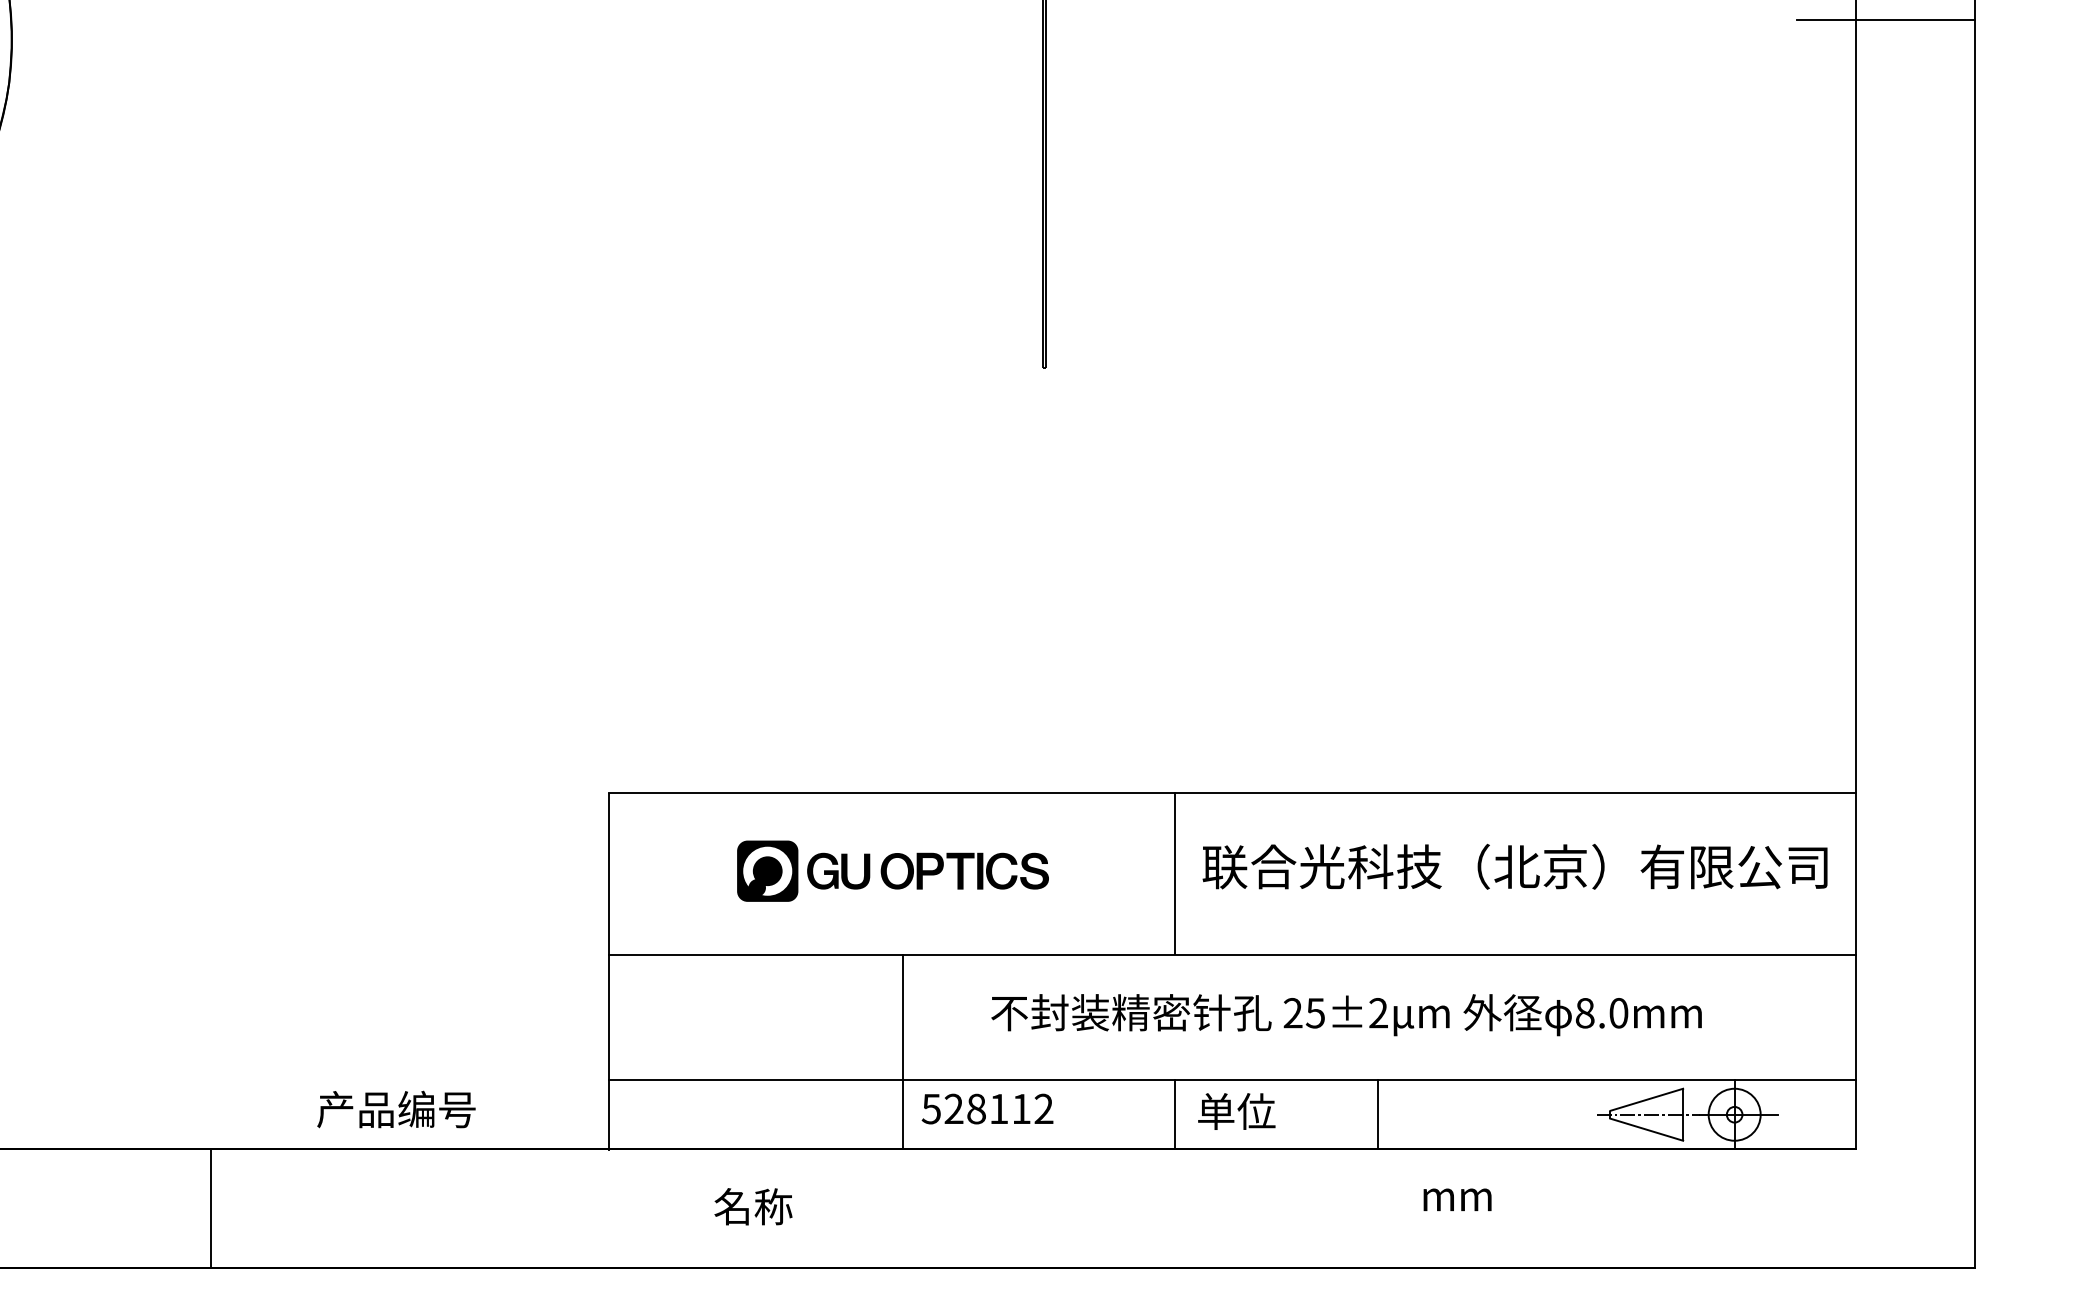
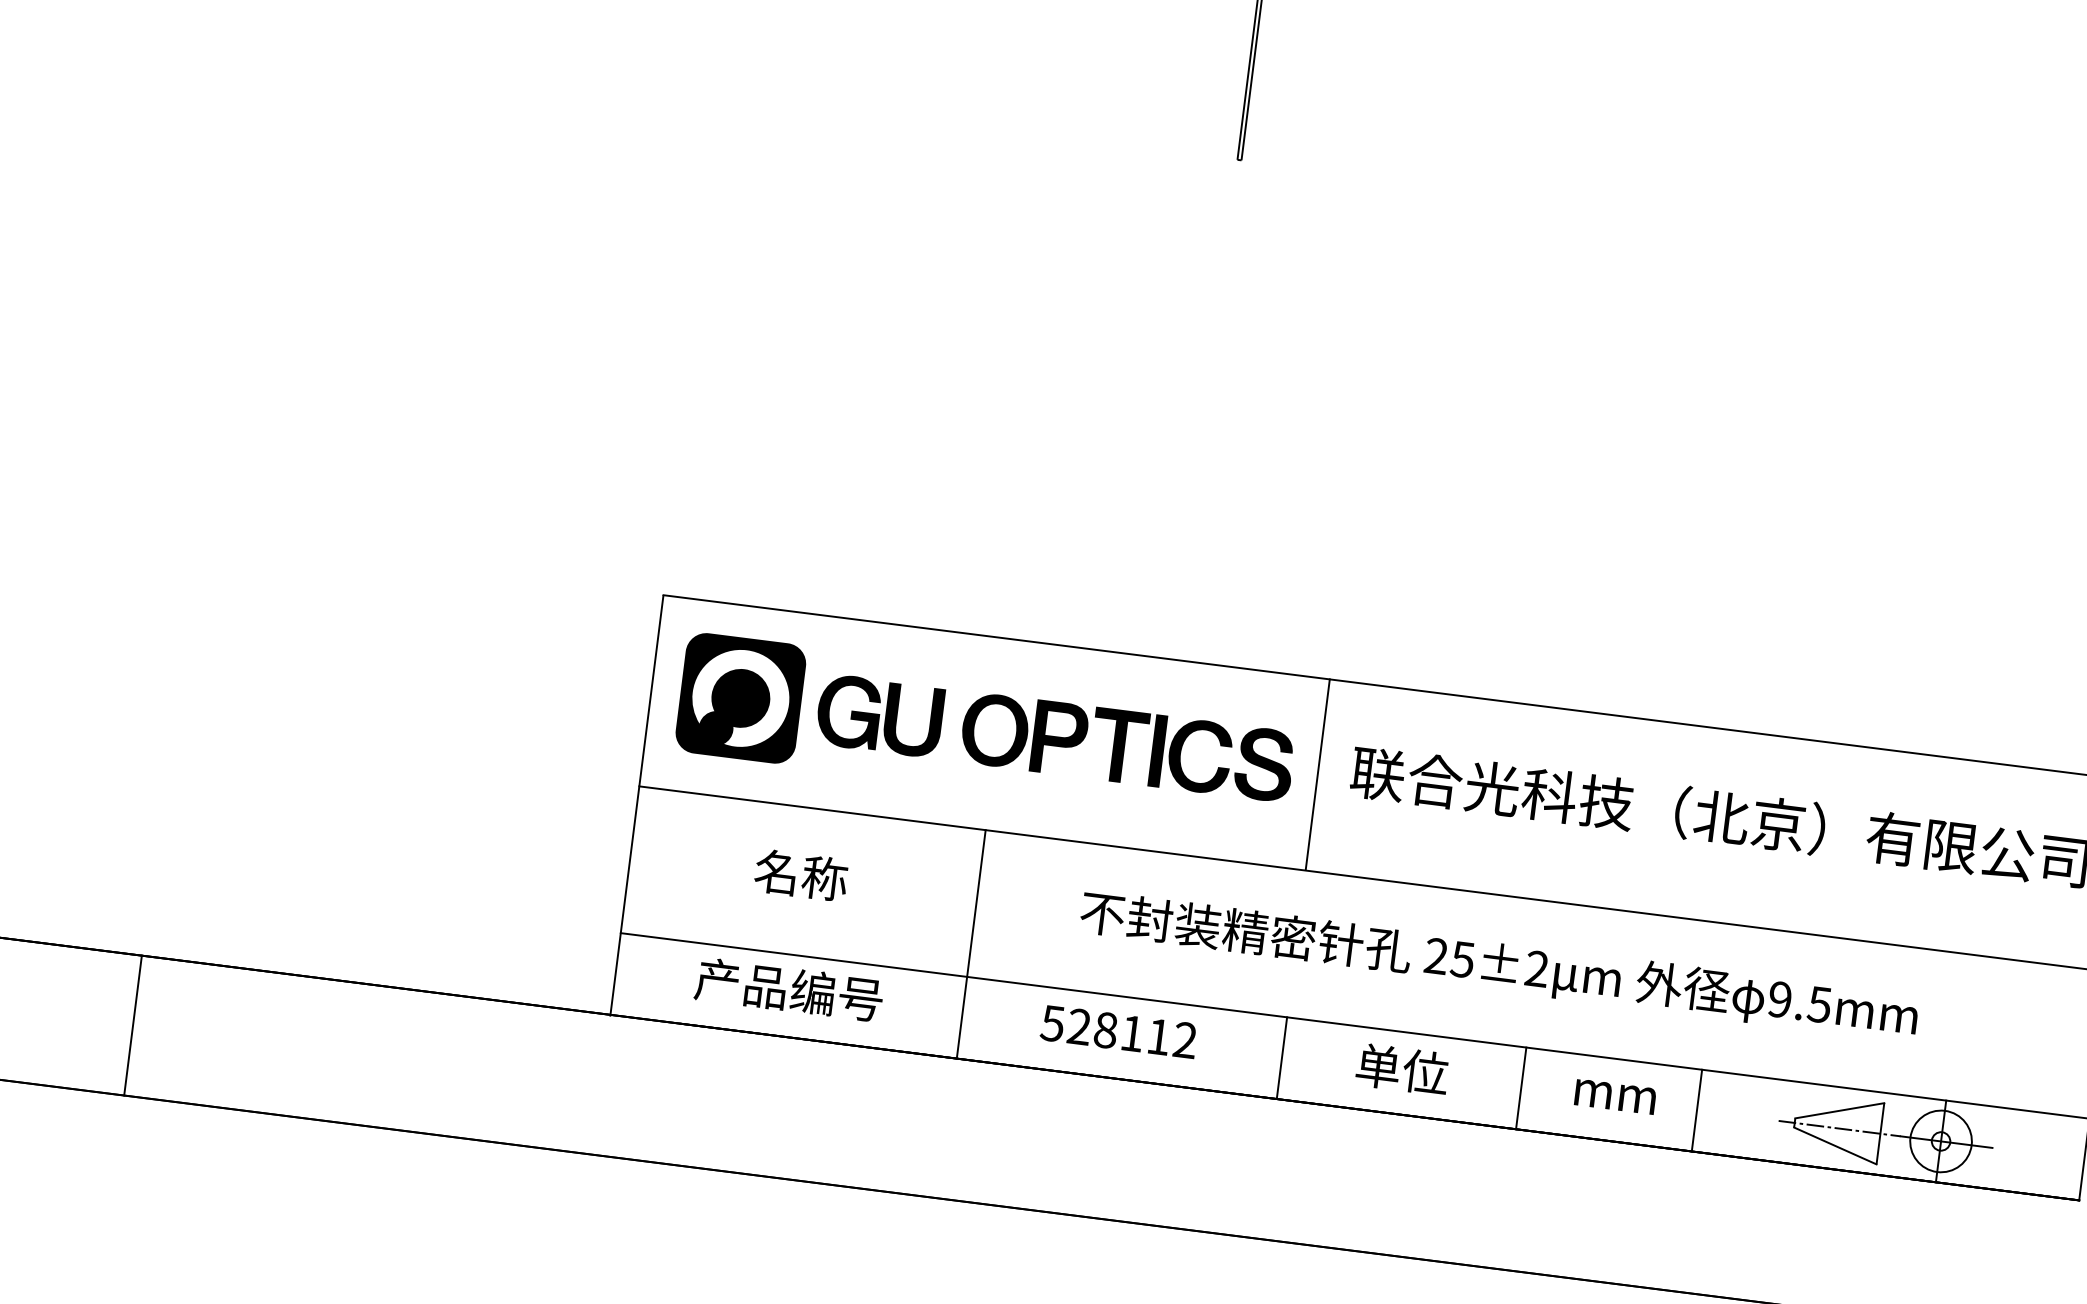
part: (892, 871) -> (985, 729), size x1.67
text: (1601, 1013) -> (1799, 1002), 8.0mm -> 9.5mm
text: (987, 1108) -> (1118, 1031), moved
text: (396, 1109) -> (789, 989), moved
text: (1236, 1111) -> (1402, 1069), moved
line: (1527, 1114) -> (1697, 1110), added
text: (1457, 1199) -> (1615, 1096), moved
text: (753, 1206) -> (801, 875), moved

